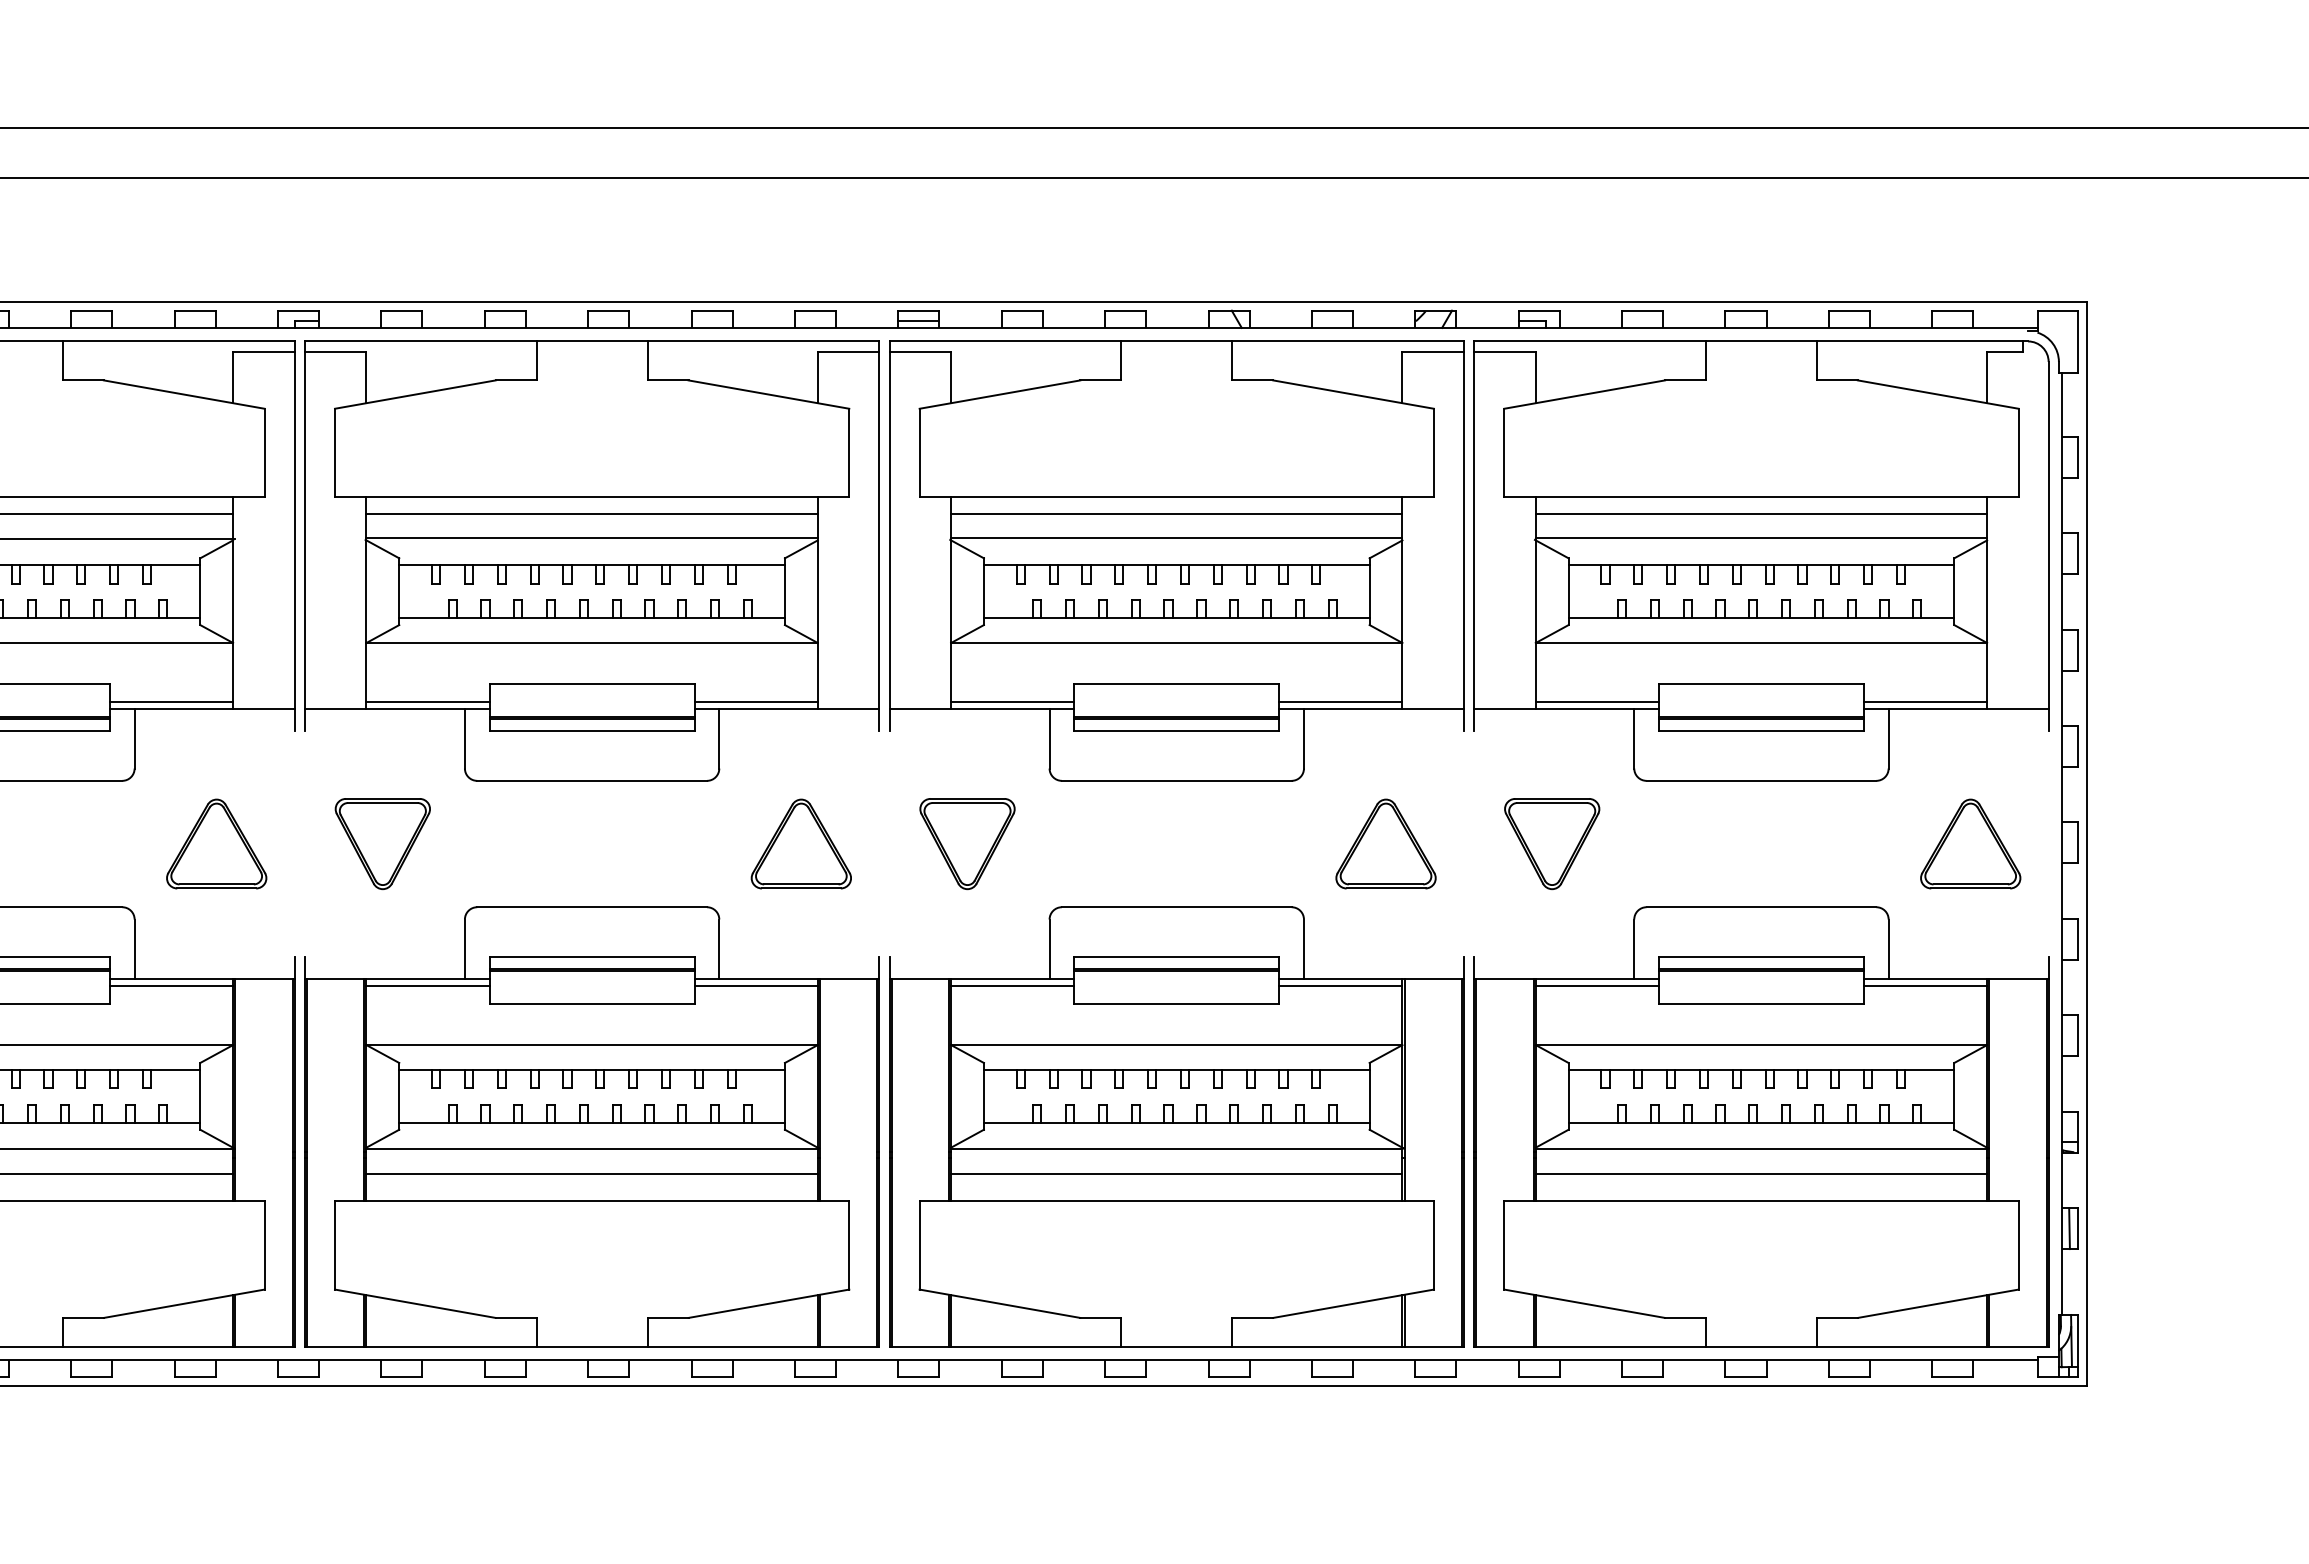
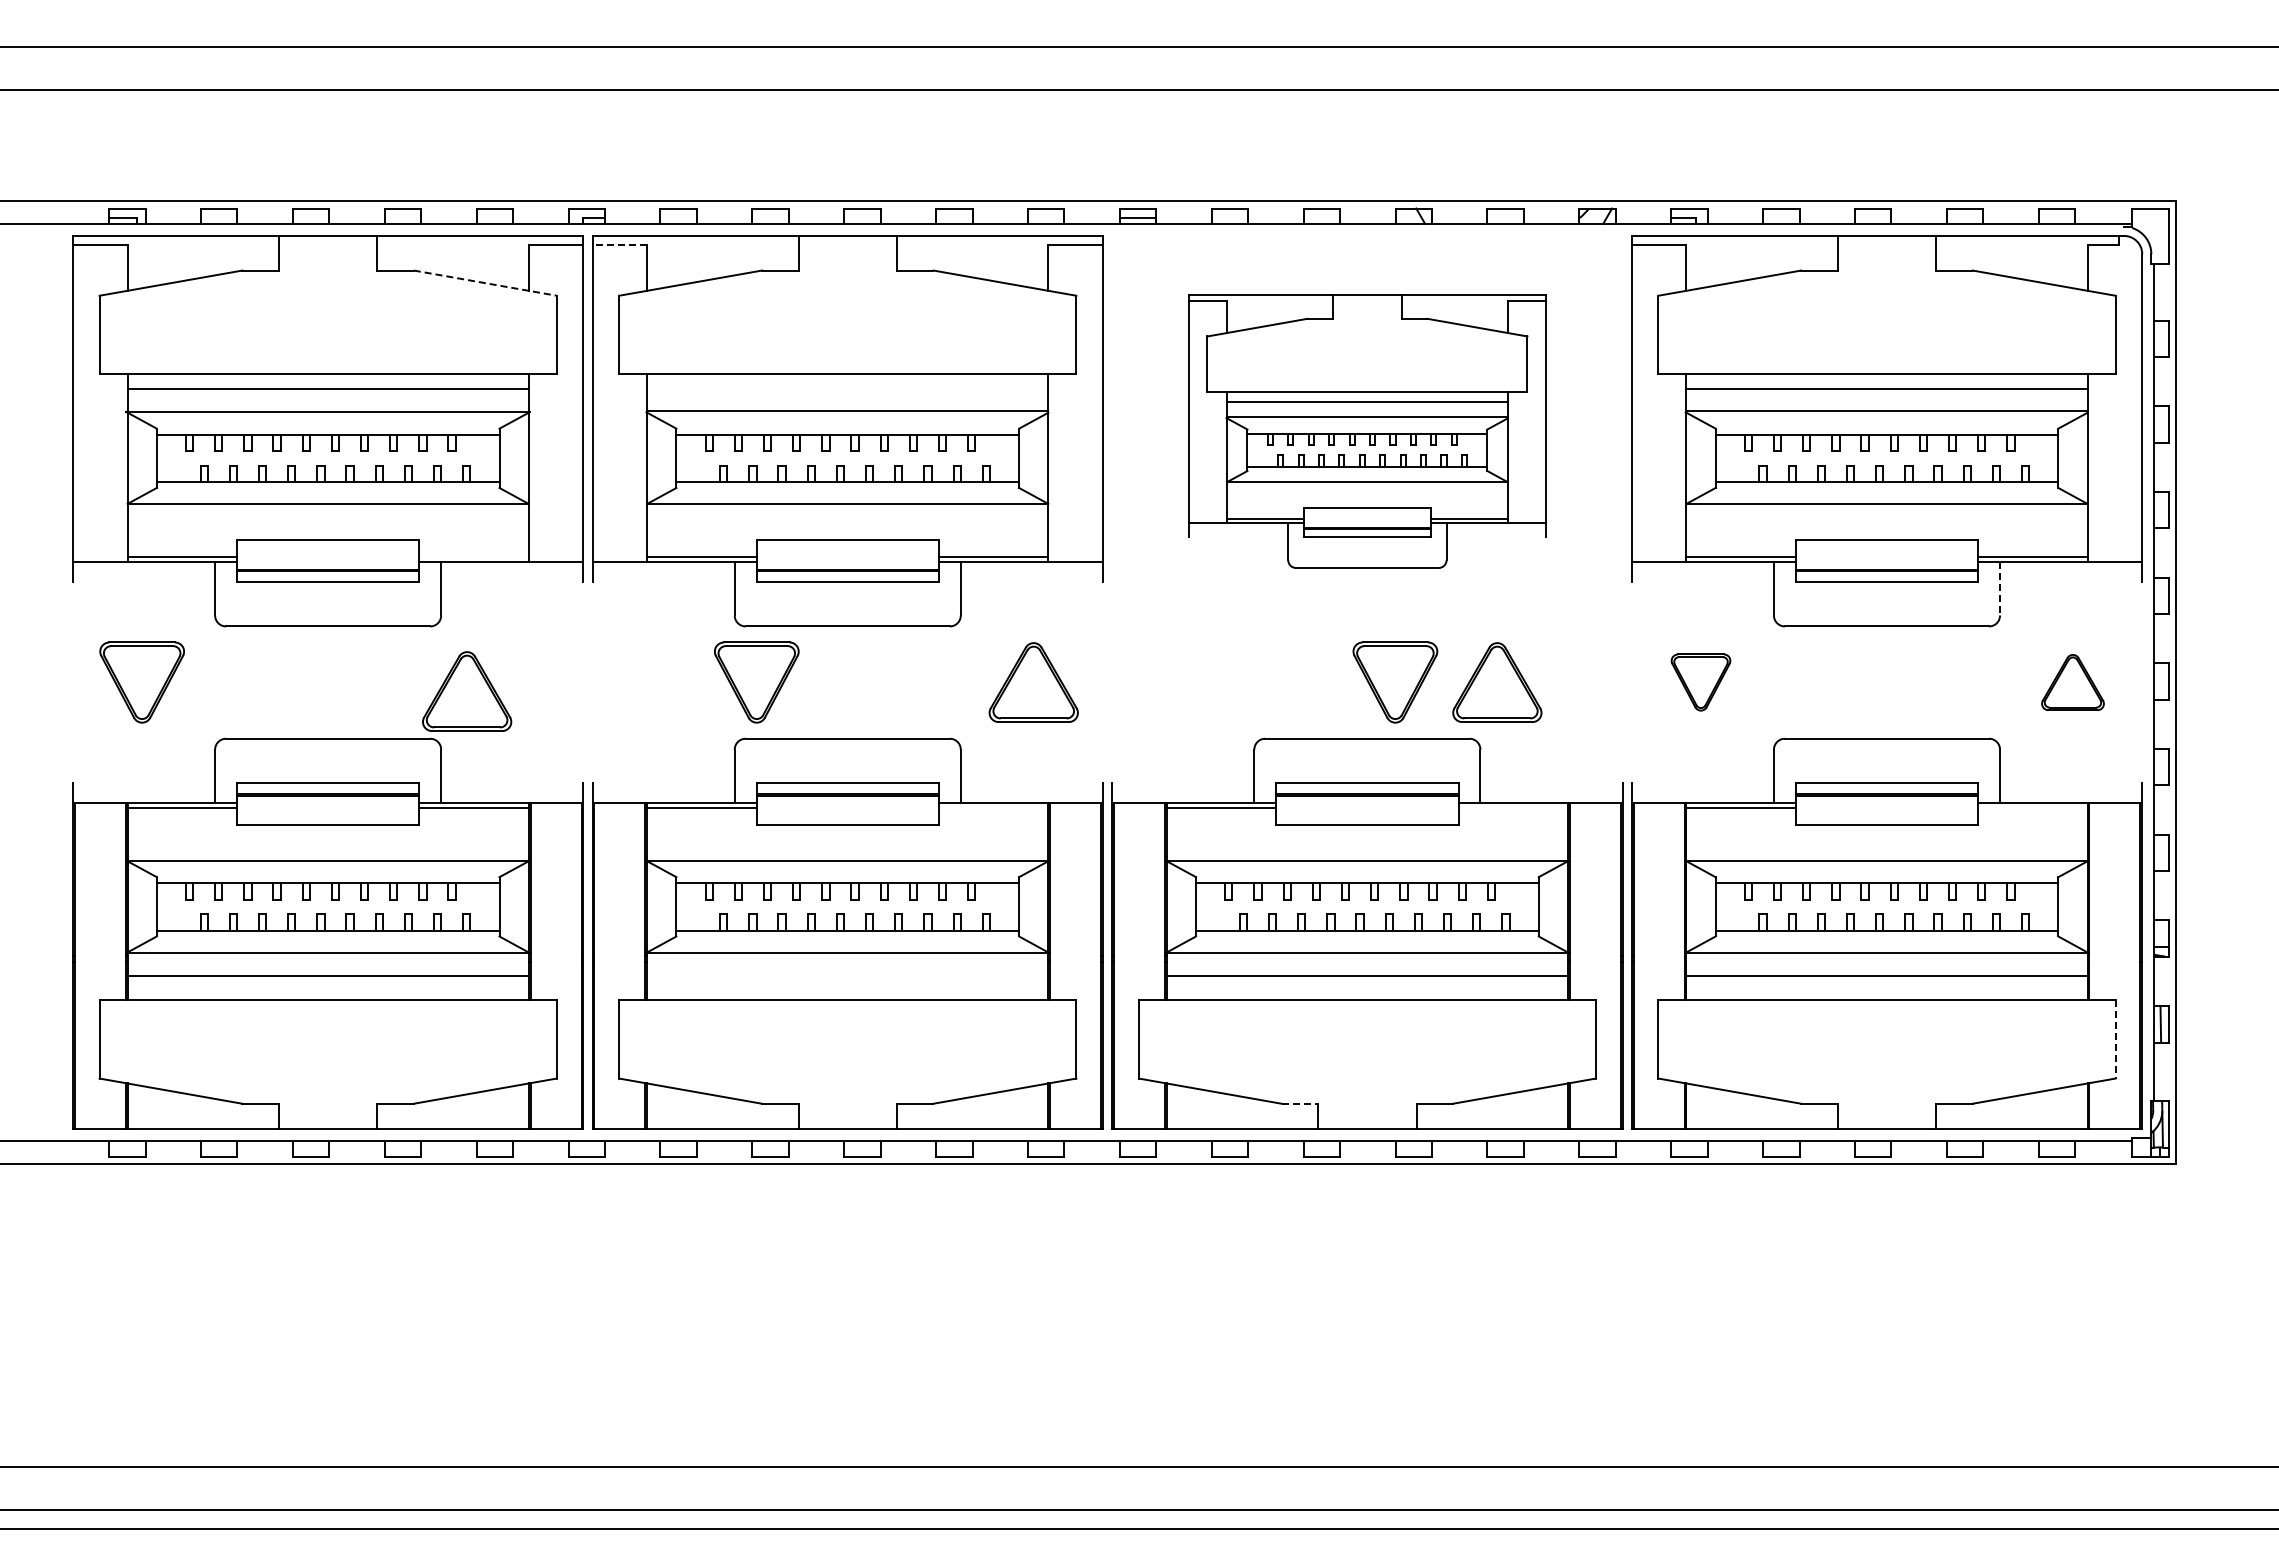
line: (335, 352) -> (619, 245), solid -> dashed
line: (184, 394) -> (485, 283), solid -> dashed
line: (591, 514) -> (847, 389), removed
part: (1176, 561) -> (1367, 431), size x0.7
line: (170, 702) -> (473, 556), removed
line: (1889, 738) -> (2000, 588), solid -> dashed
part: (217, 843) -> (467, 691), moved
part: (382, 843) -> (756, 682), moved
part: (967, 843) -> (1395, 682), moved
part: (1386, 843) -> (1497, 682), moved
part: (1551, 843) -> (1700, 682), size x0.7
part: (1970, 843) -> (2072, 682), size x0.7
line: (756, 985) -> (993, 808), removed
line: (1340, 985) -> (1512, 808), removed
line: (1925, 985) -> (2032, 808), removed
line: (591, 1174) -> (847, 976), removed
line: (2018, 1245) -> (2115, 1039), solid -> dashed
line: (1101, 1317) -> (1300, 1103), solid -> dashed

